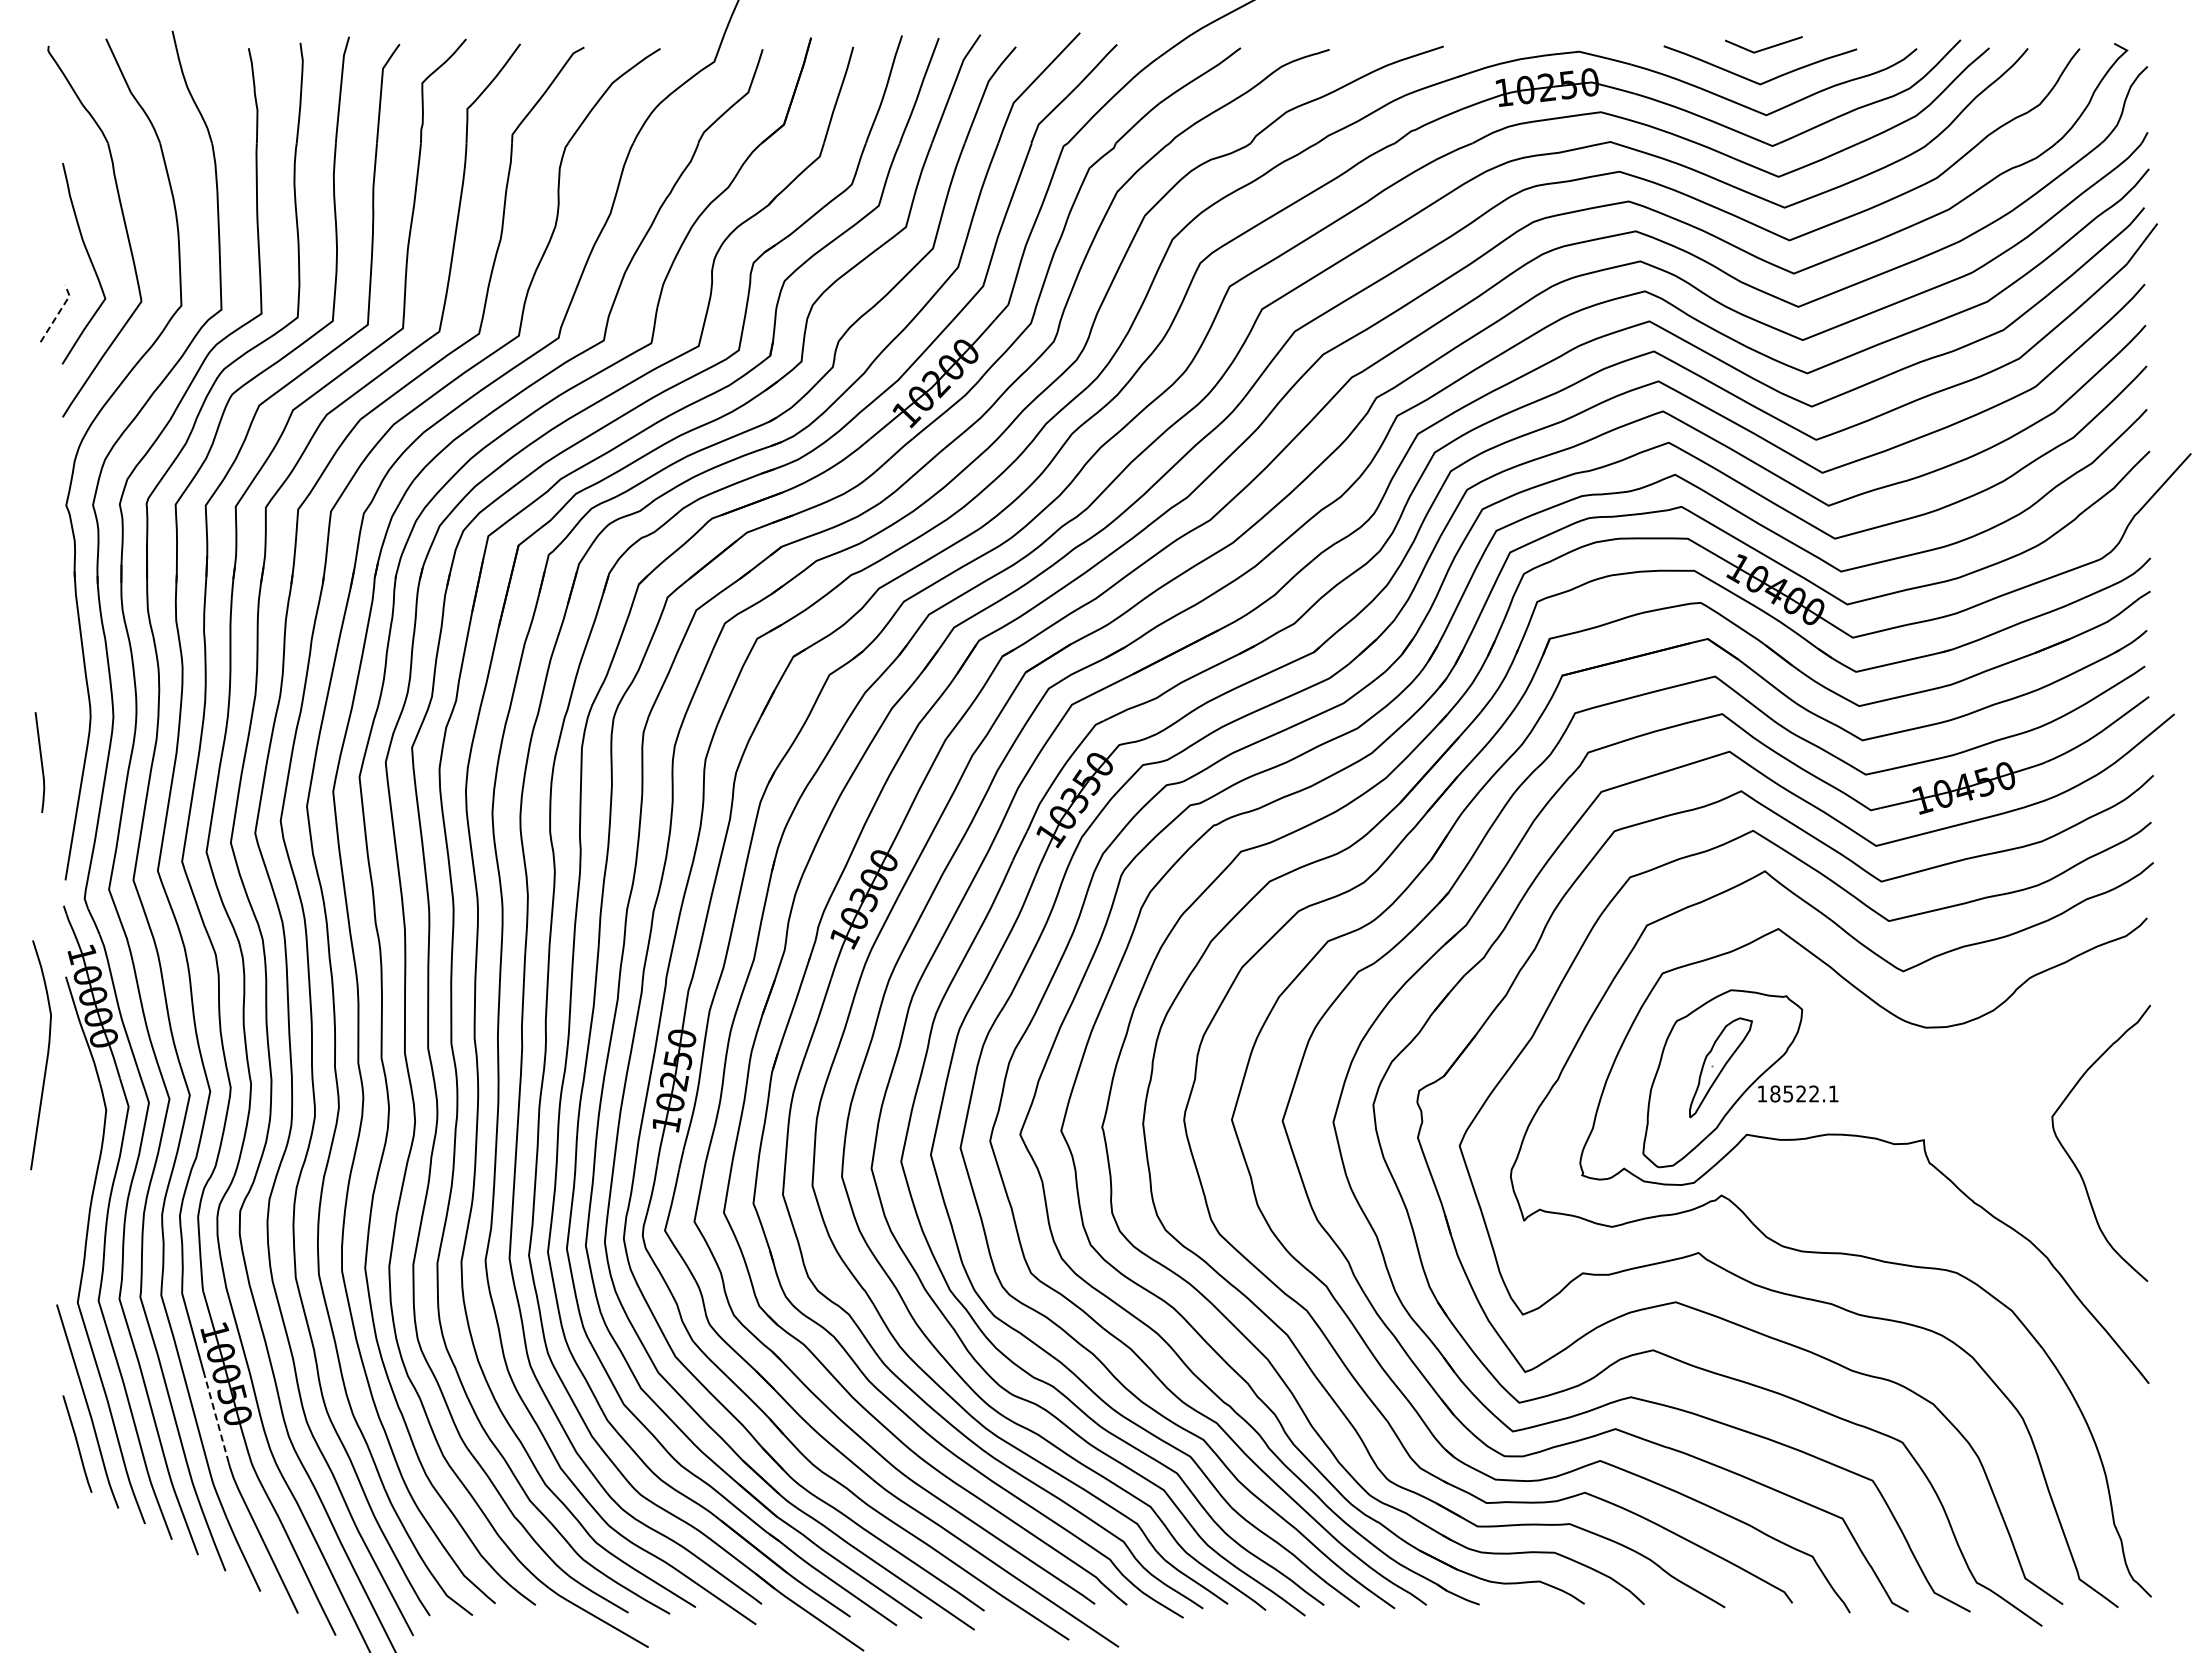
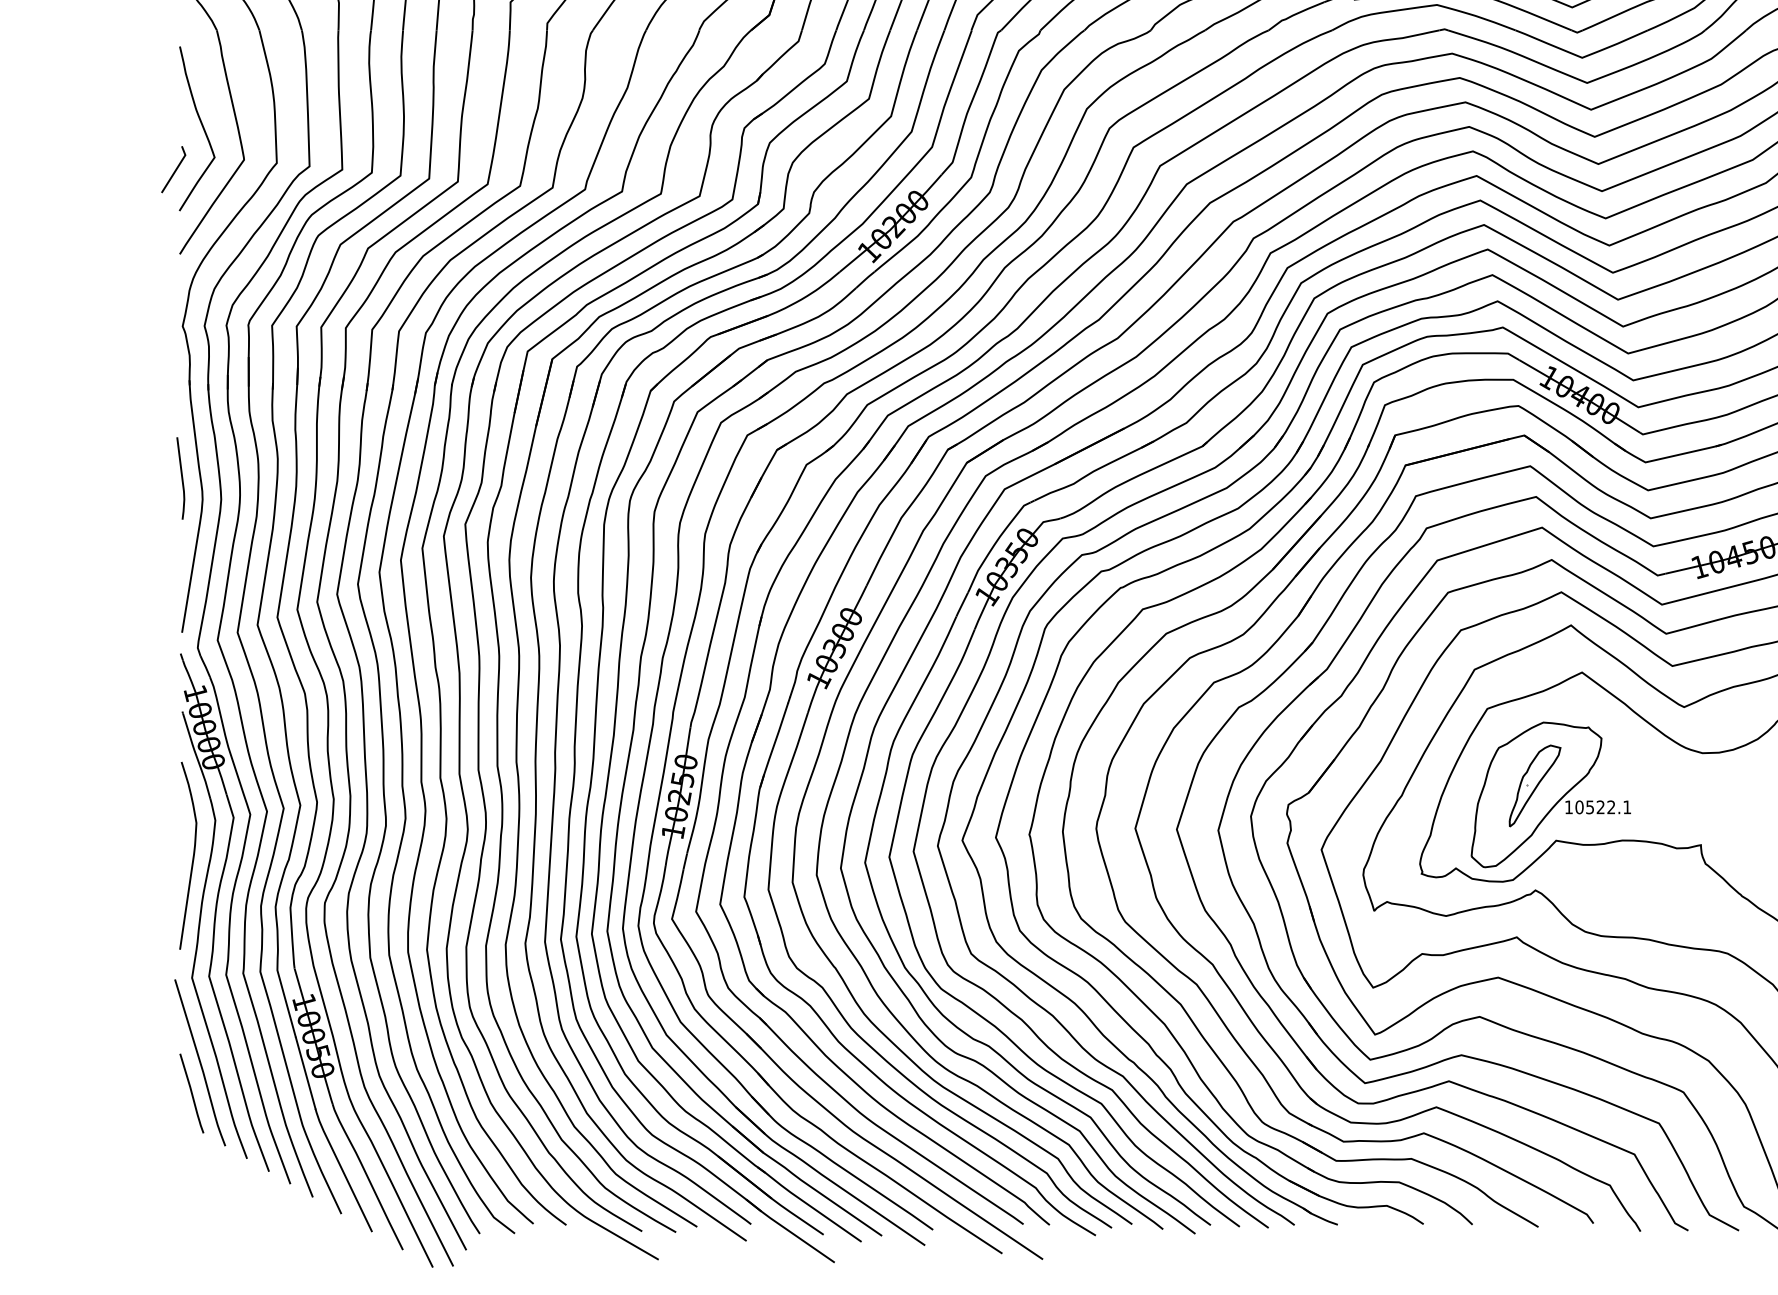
line: (58, 313) -> (176, 169), dashed -> solid
curve: (40, 762) -> (181, 478), moved
curve: (46, 1056) -> (192, 856), moved
text: (1775, 1093) -> (1579, 806), 18522.1 -> 10522.1
line: (216, 1418) -> (305, 1072), dashed -> solid

